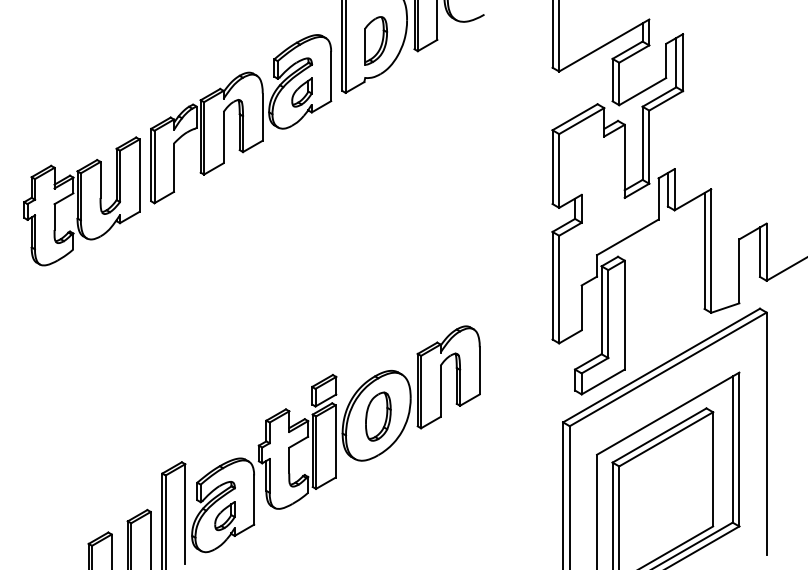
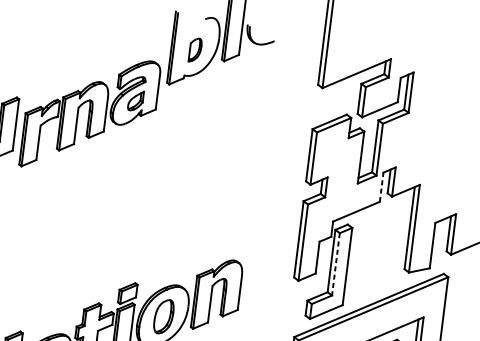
part: (375, 40) -> (195, 49), size x0.7
part: (241, 119) -> (90, 114), moved
line: (658, 199) -> (381, 187), solid -> dashed
line: (608, 314) -> (336, 264), solid -> dashed

